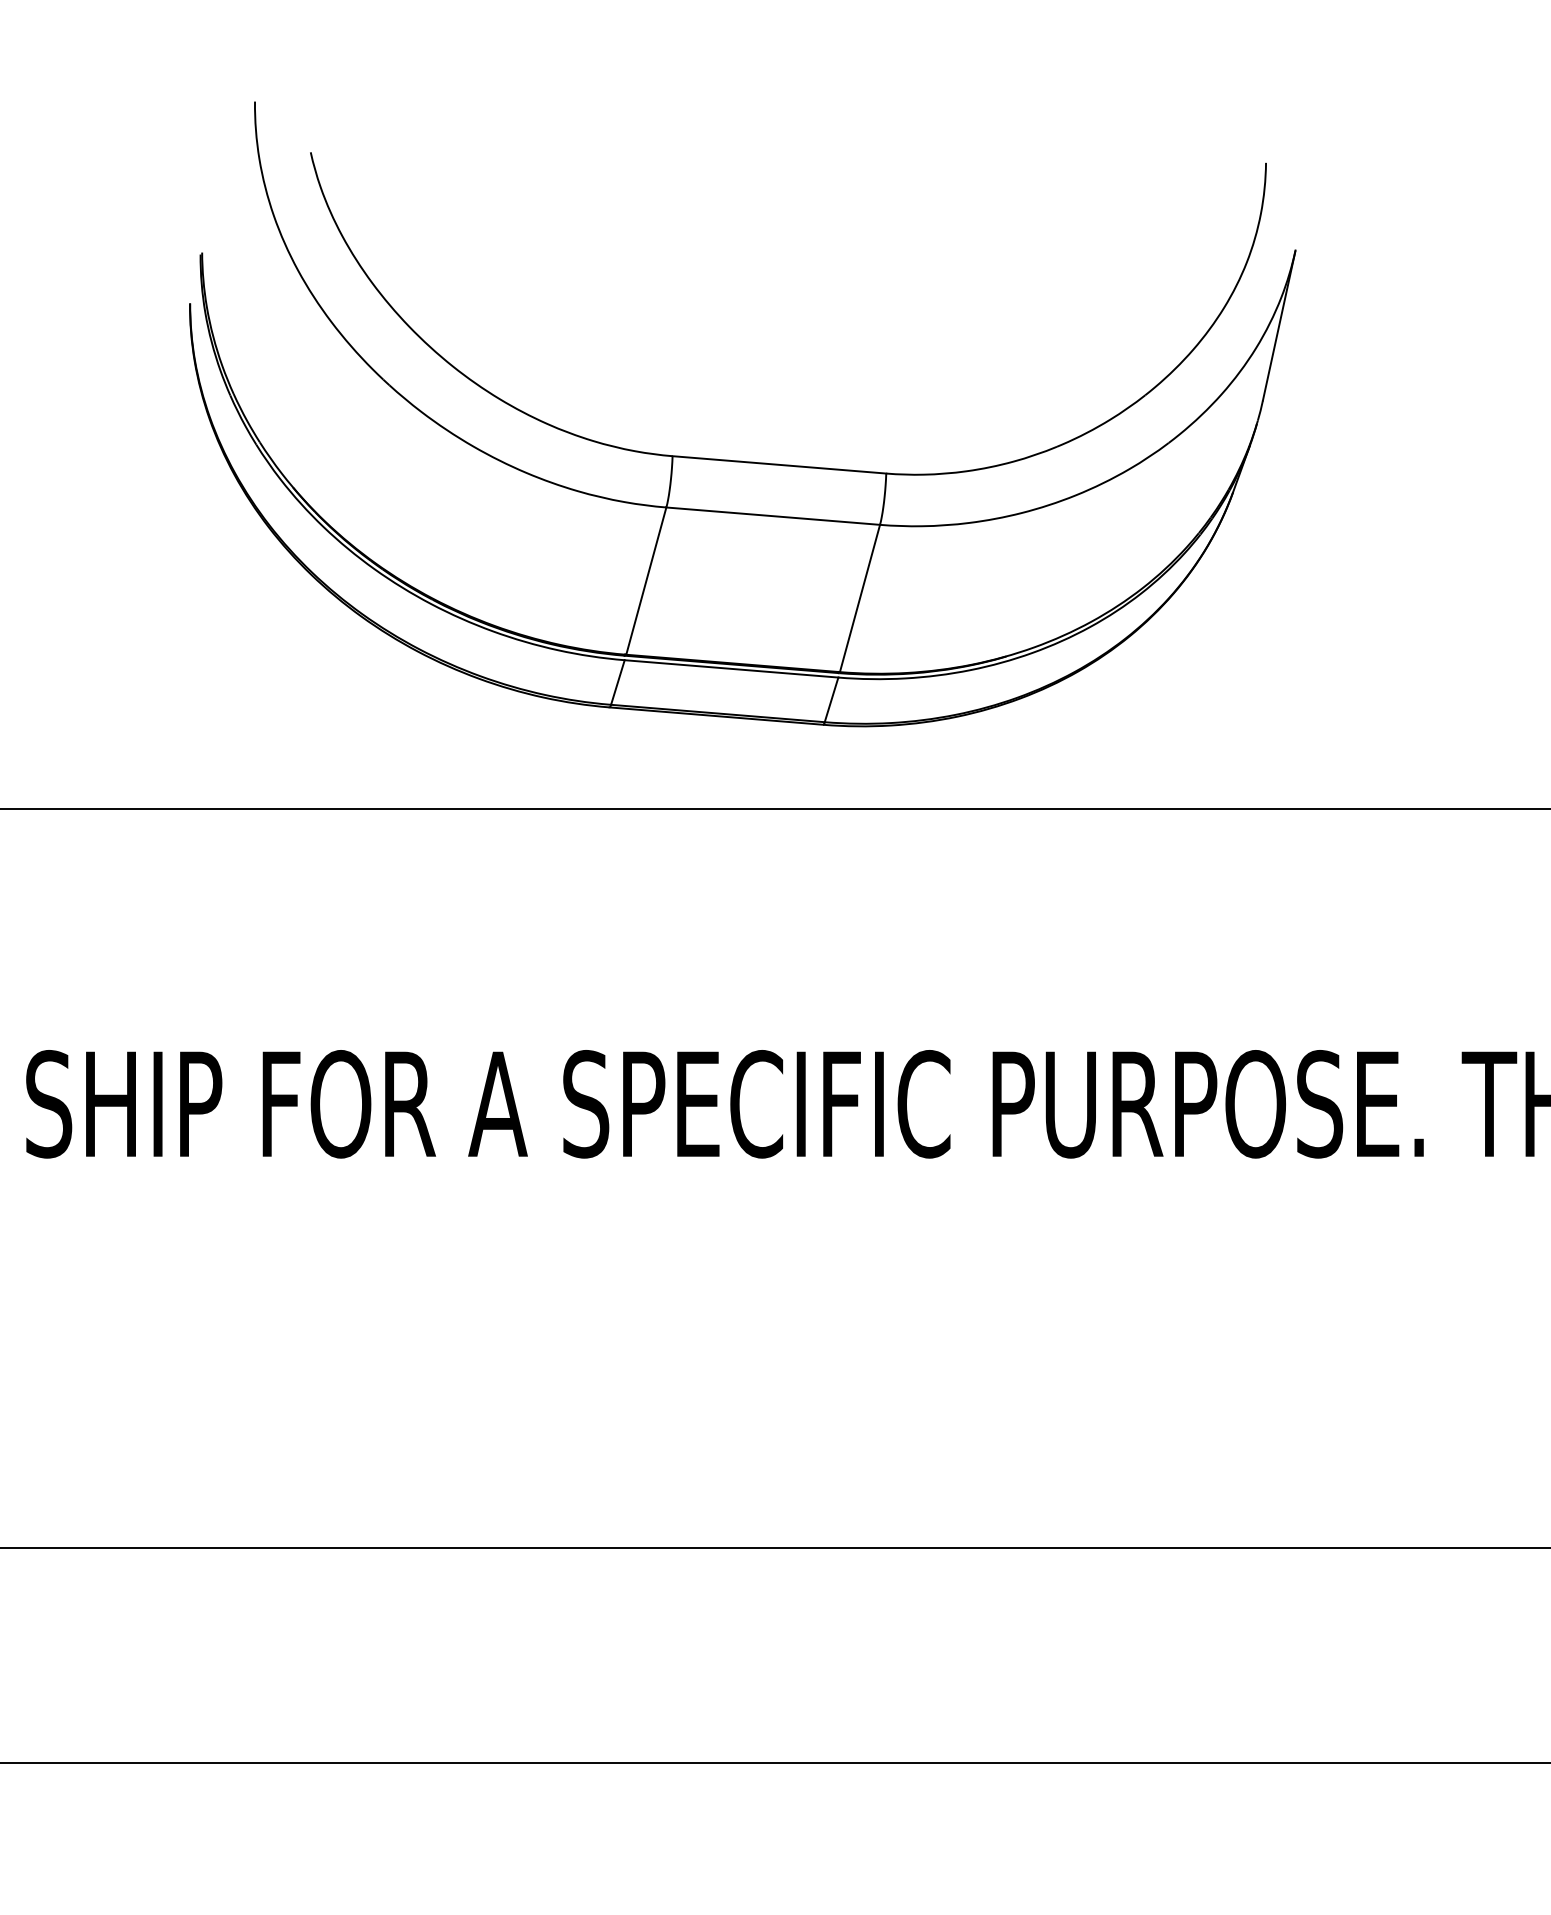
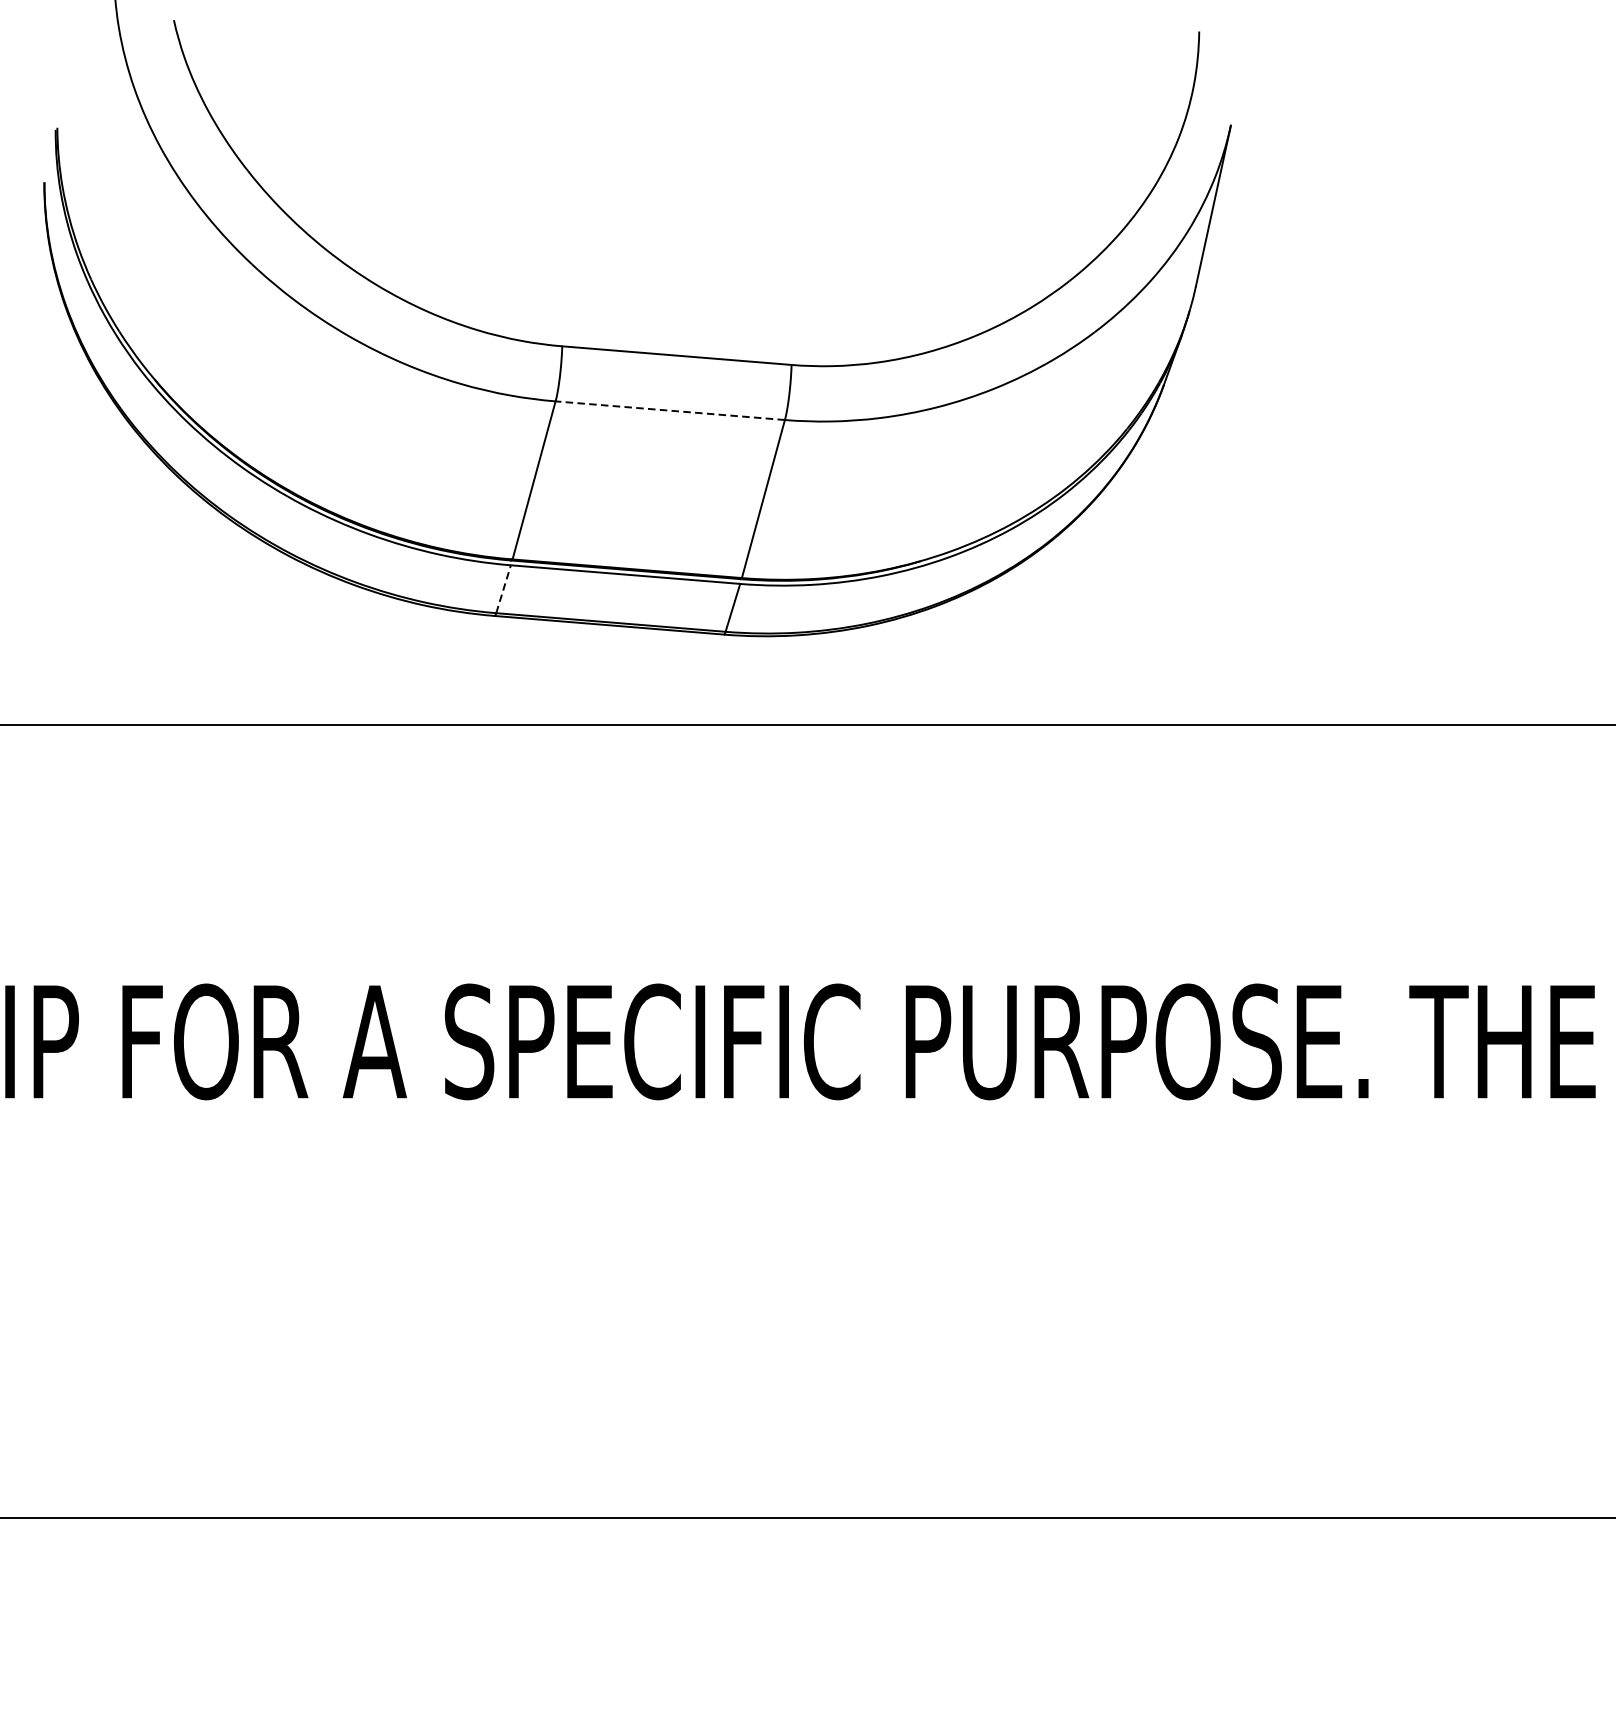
line: (772, 516) -> (669, 411), solid -> dashed
line: (618, 682) -> (504, 589), solid -> dashed

